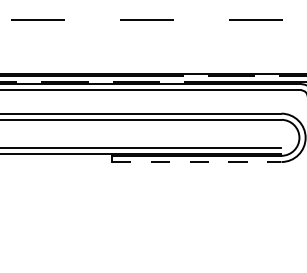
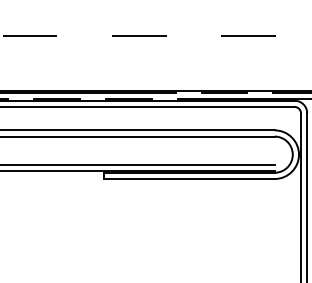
line: (197, 162) -> (190, 179), dashed -> solid

